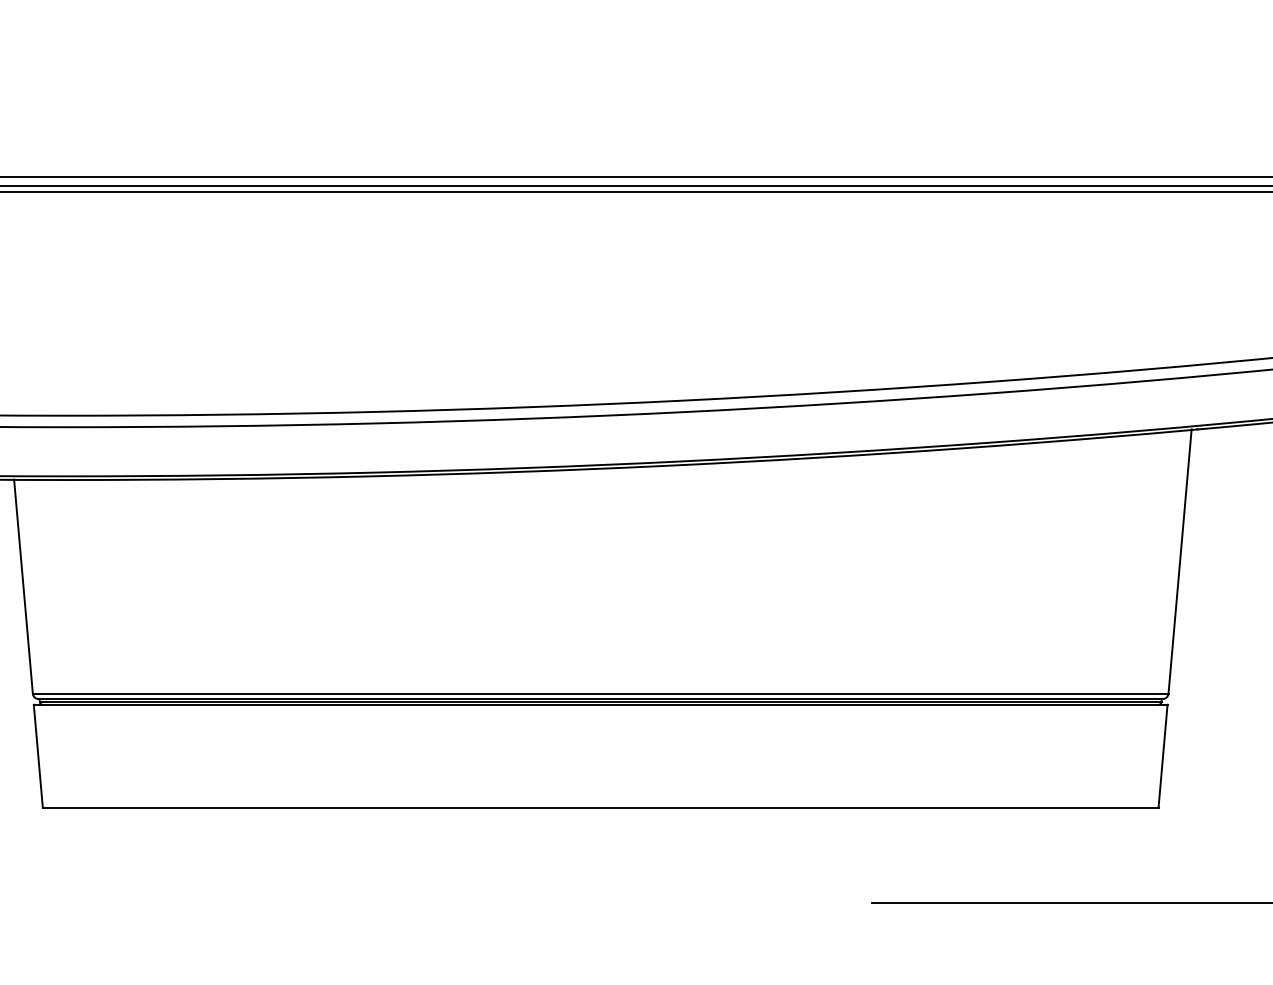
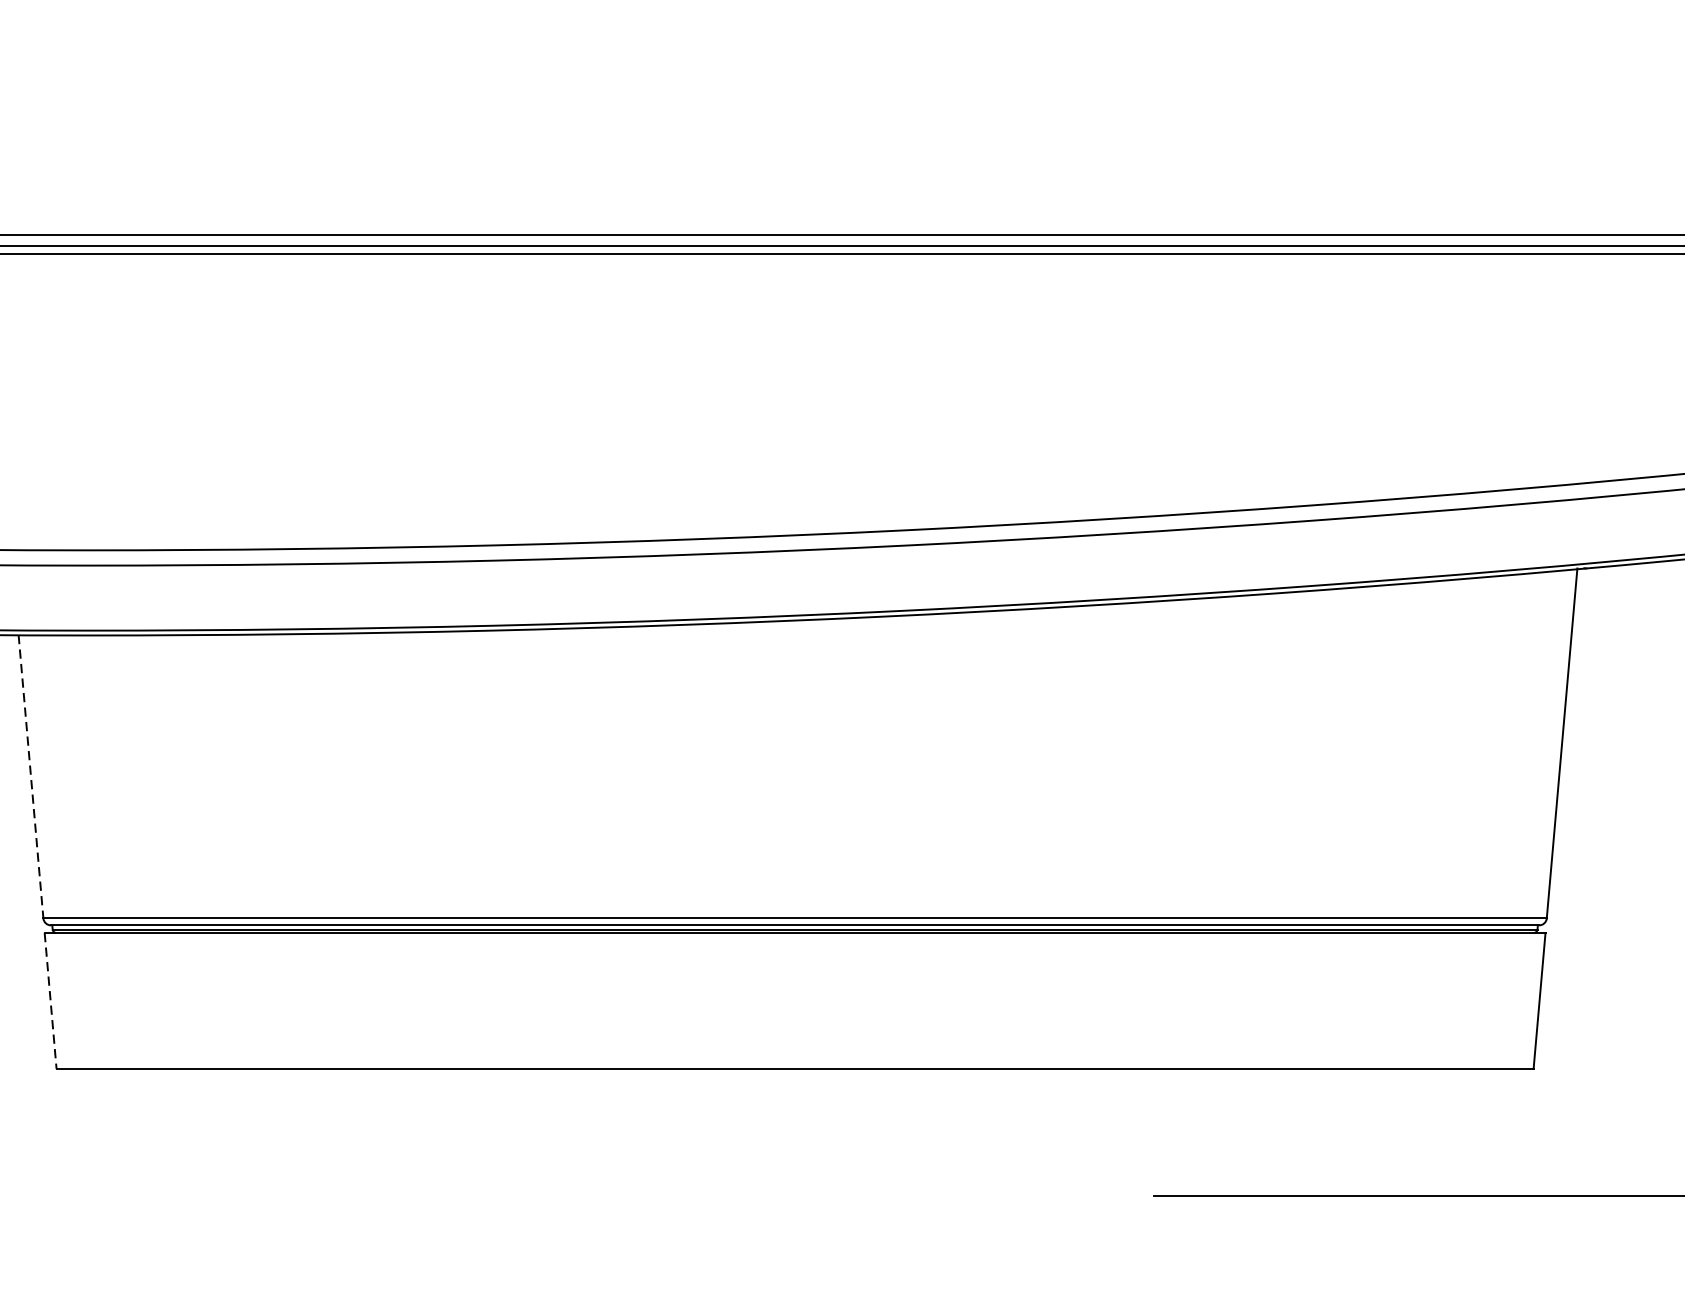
line: (23, 587) -> (31, 777), solid -> dashed
line: (38, 756) -> (50, 1001), solid -> dashed

